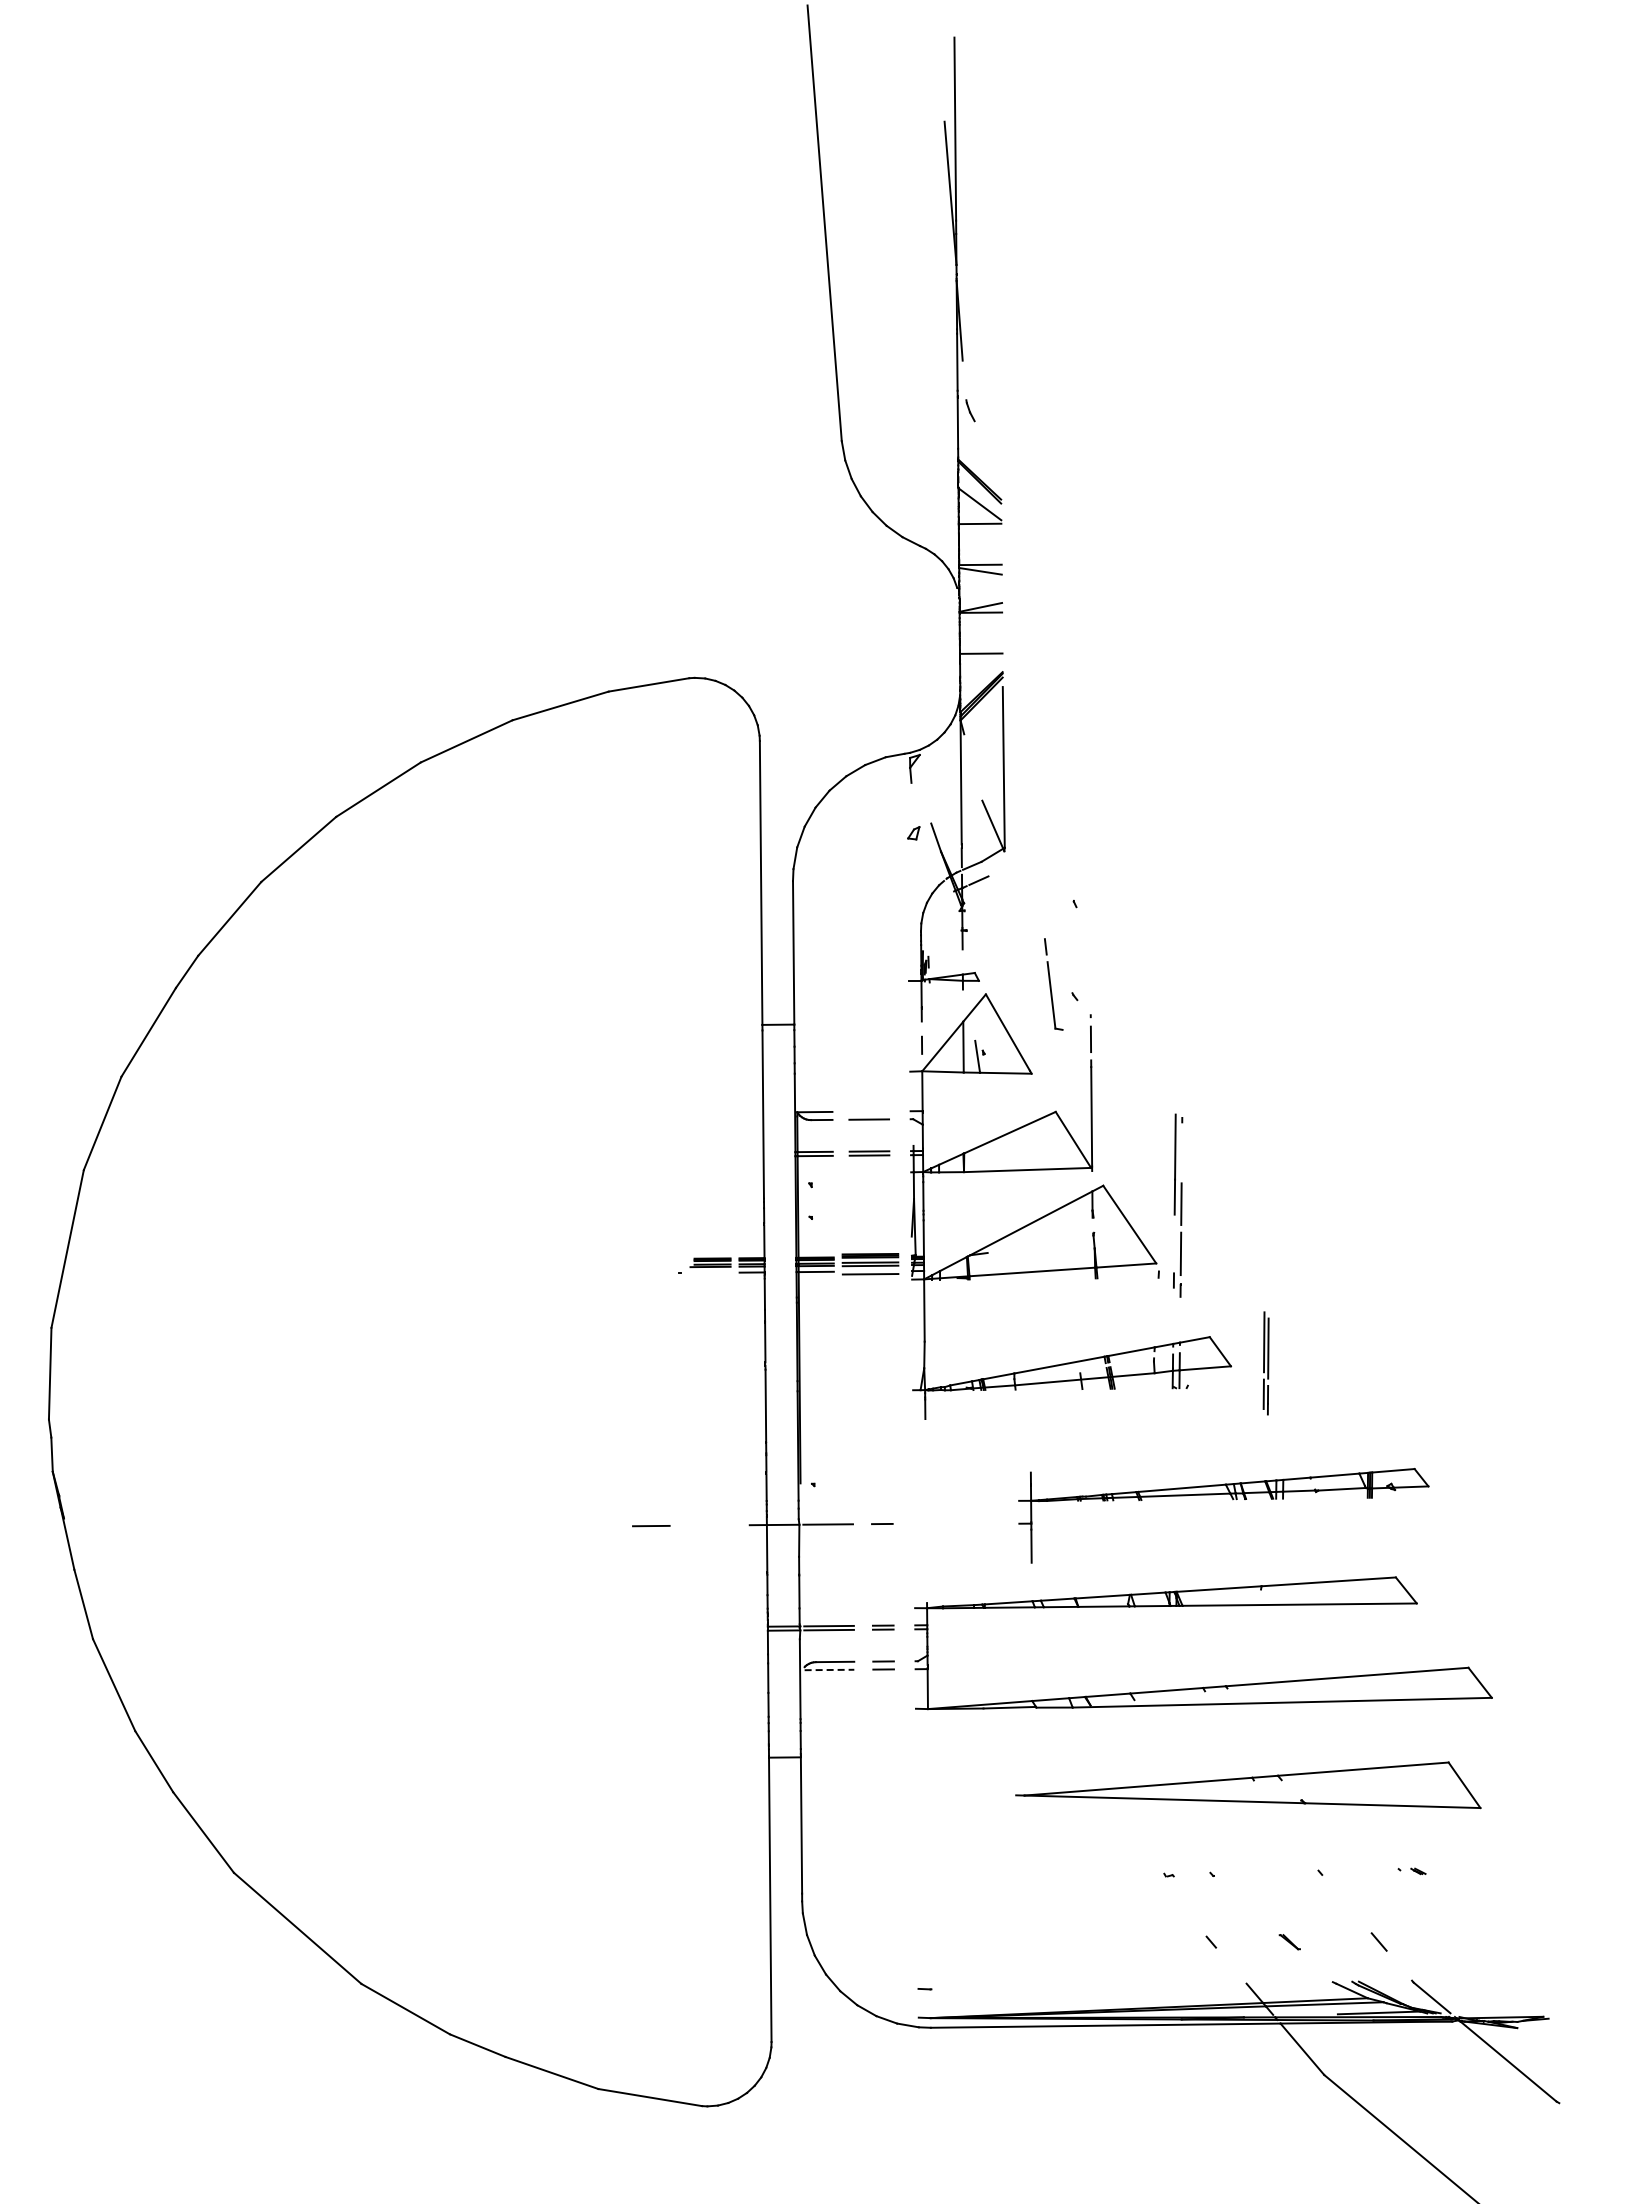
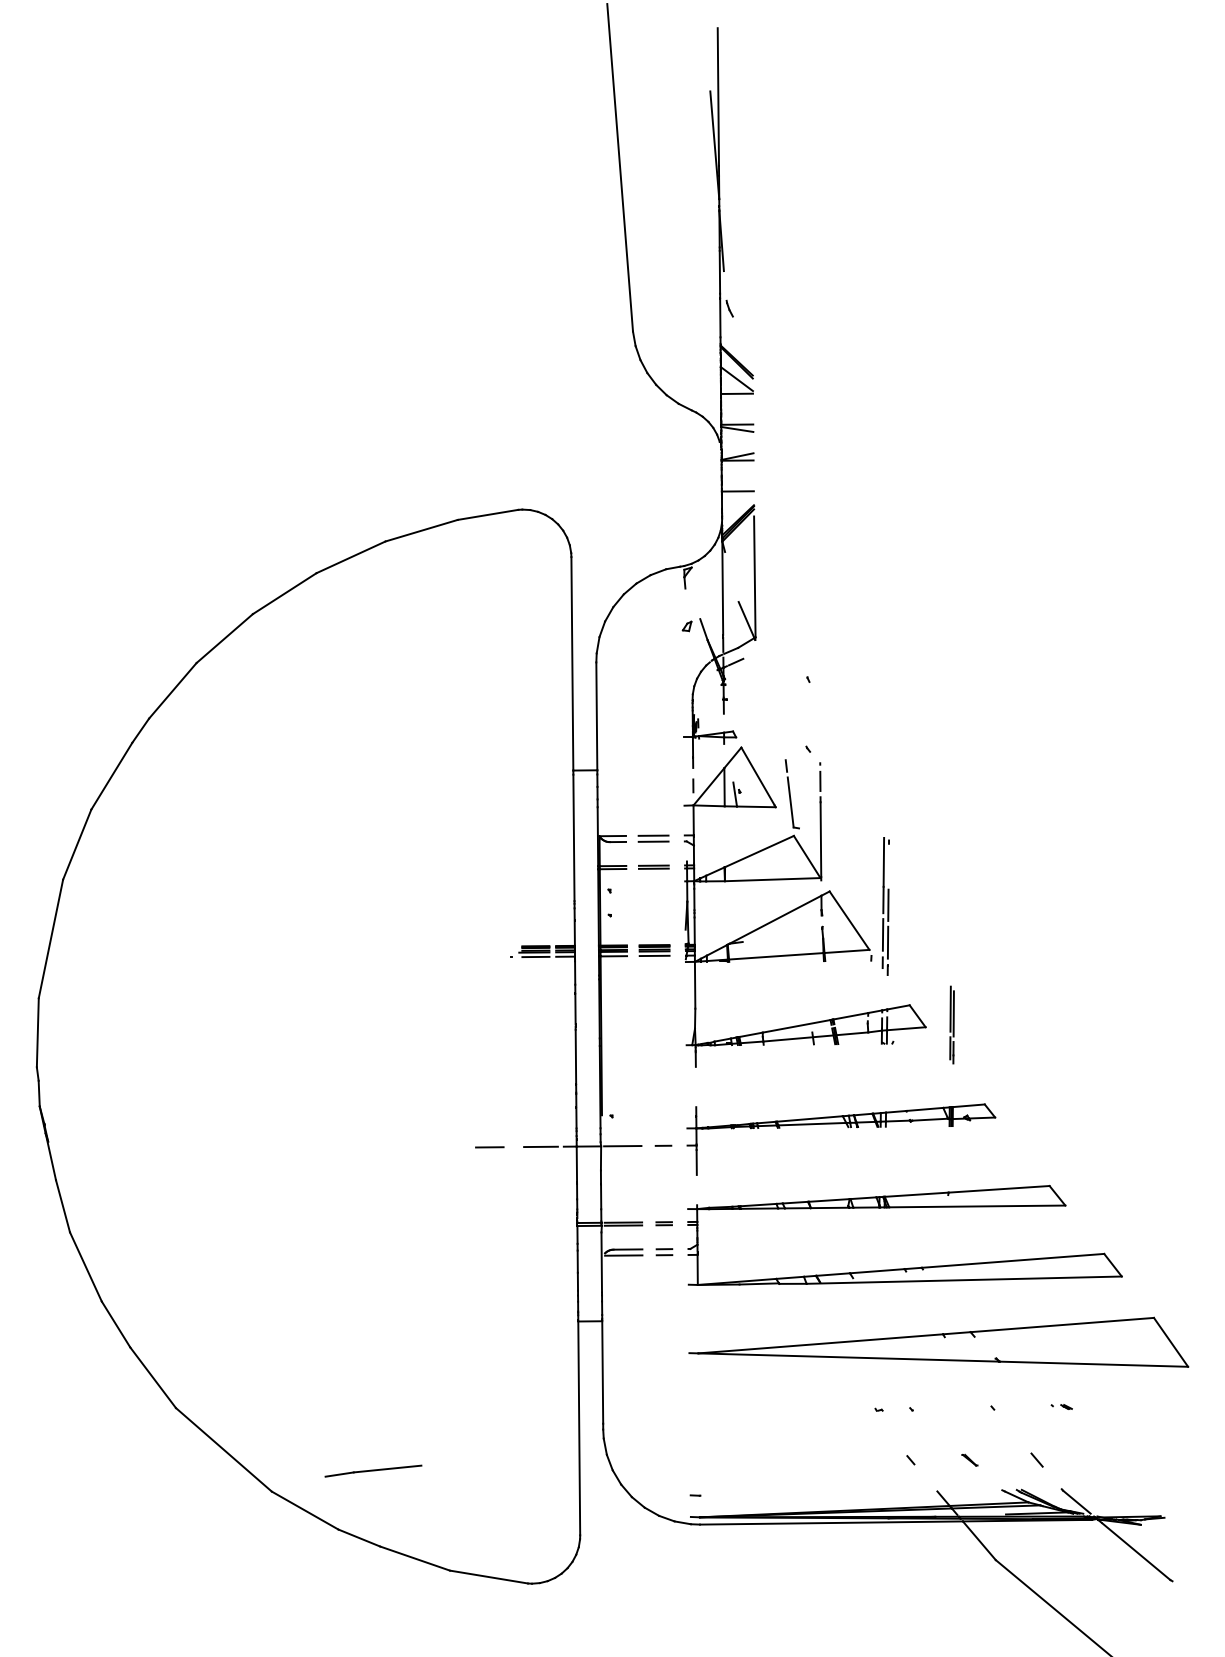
part: (1053, 984) -> (792, 794), moved
line: (869, 1111) -> (653, 835), added
line: (1174, 1243) -> (883, 934), added
part: (870, 1264) -> (654, 950), size x0.71
line: (712, 1272) -> (535, 956), added
part: (1232, 1500) -> (847, 1128), moved
line: (718, 1525) -> (540, 1146), added
line: (829, 1669) -> (623, 1255), dashed -> solid
part: (1247, 1784) -> (938, 1341), size x1.43
part: (496, 1956) -> (373, 1470), added

